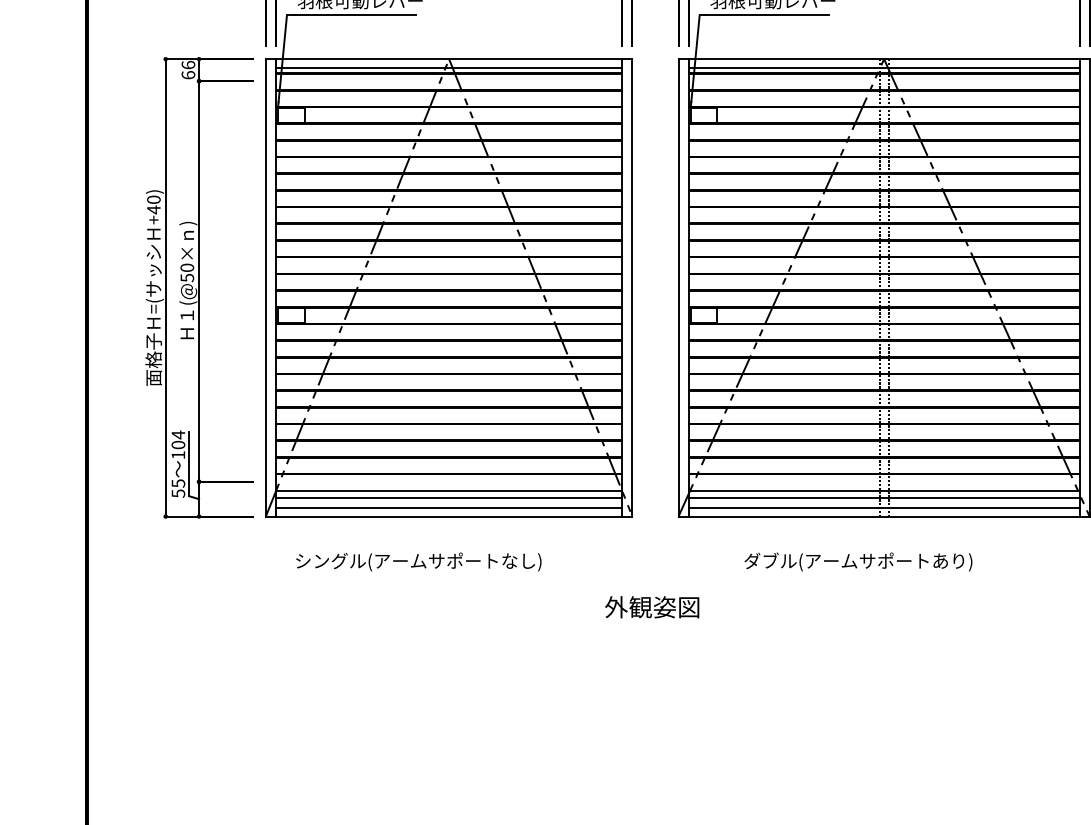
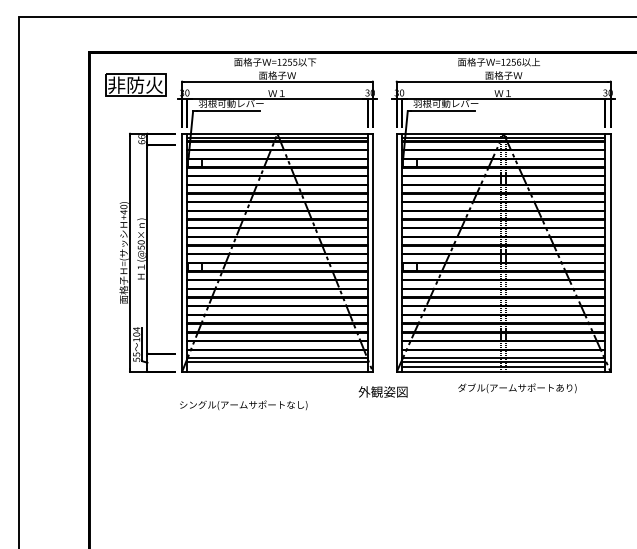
line: (449, 508) -> (277, 367), removed
text: (418, 562) -> (243, 405), moved
text: (858, 562) -> (517, 388), moved
text: (651, 606) -> (382, 391), moved

